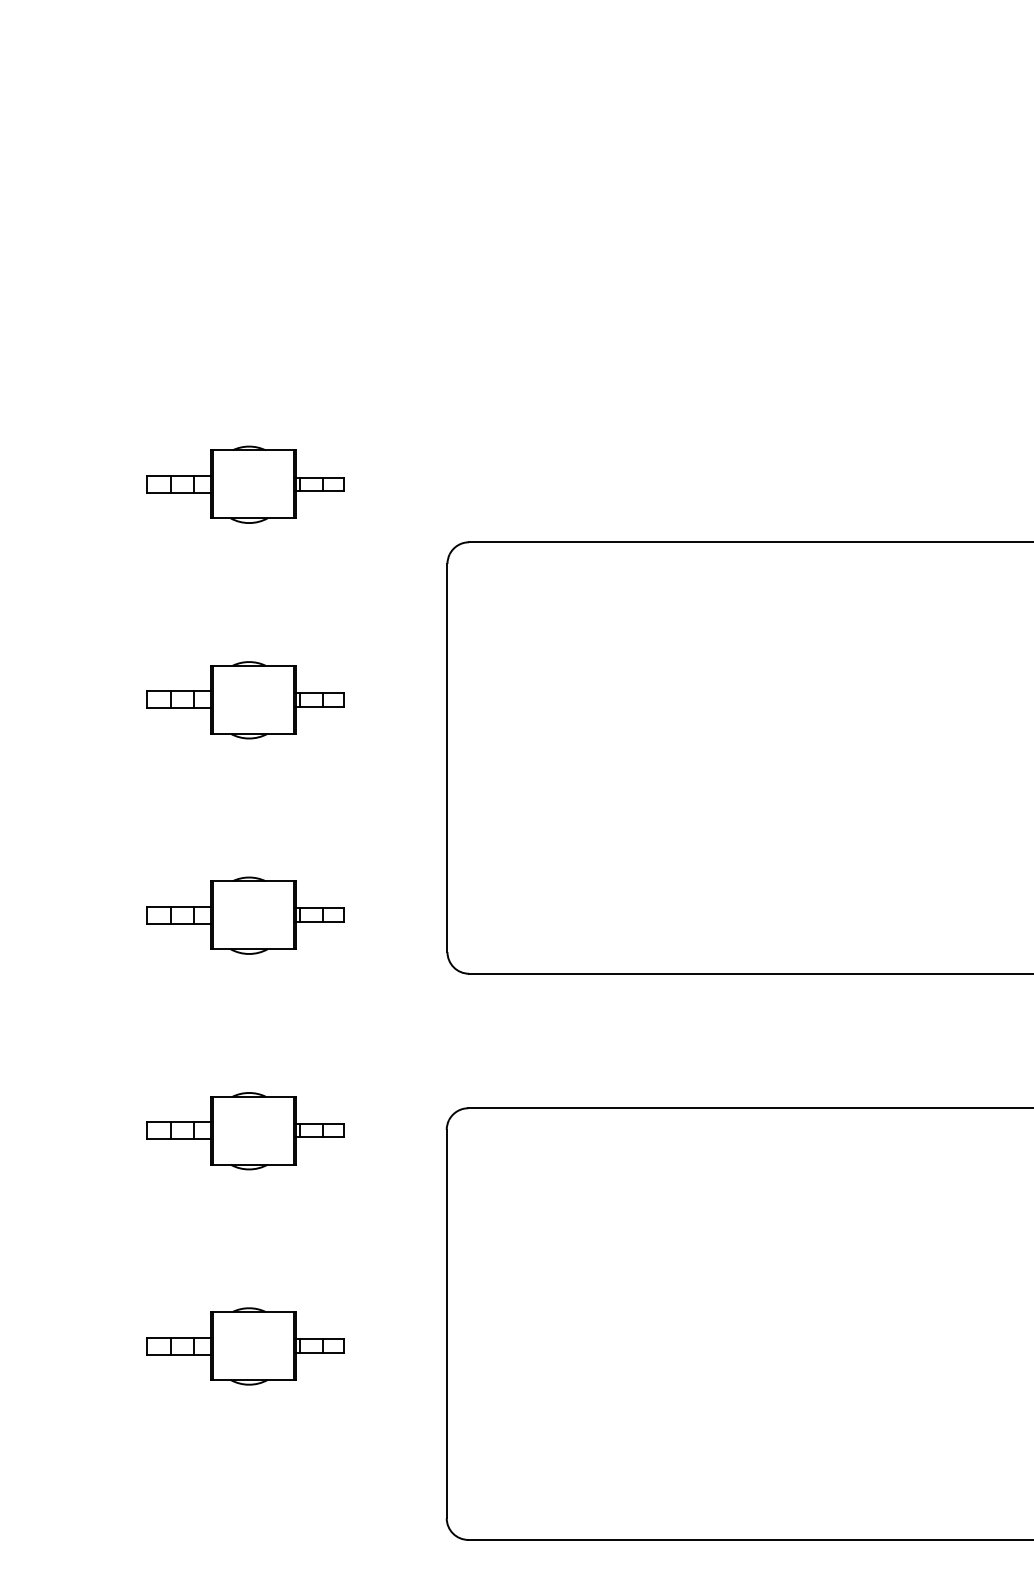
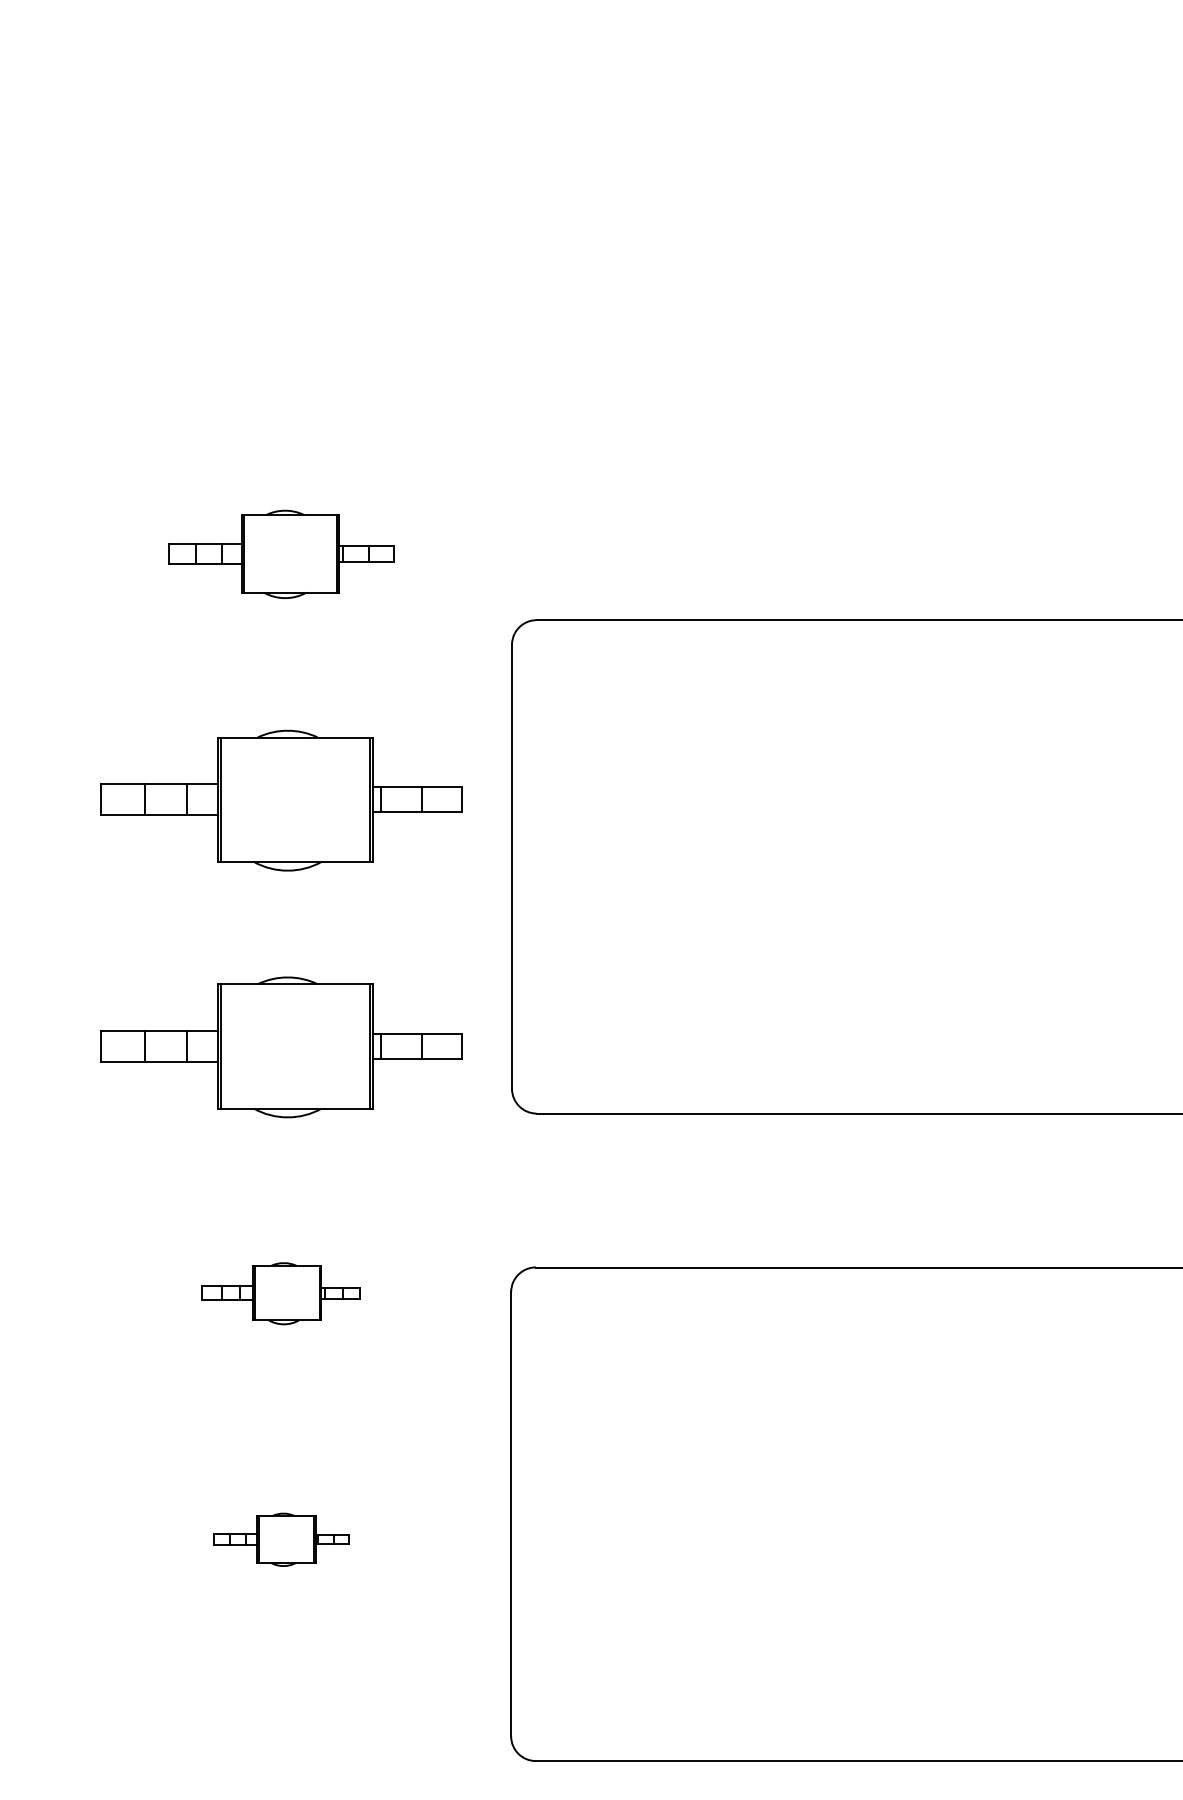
part: (245, 700) -> (281, 801), size x1.6
part: (245, 915) -> (281, 1046), size x1.6
part: (245, 1131) -> (281, 1293), size x0.7
part: (245, 1346) -> (281, 1539), size x0.6

